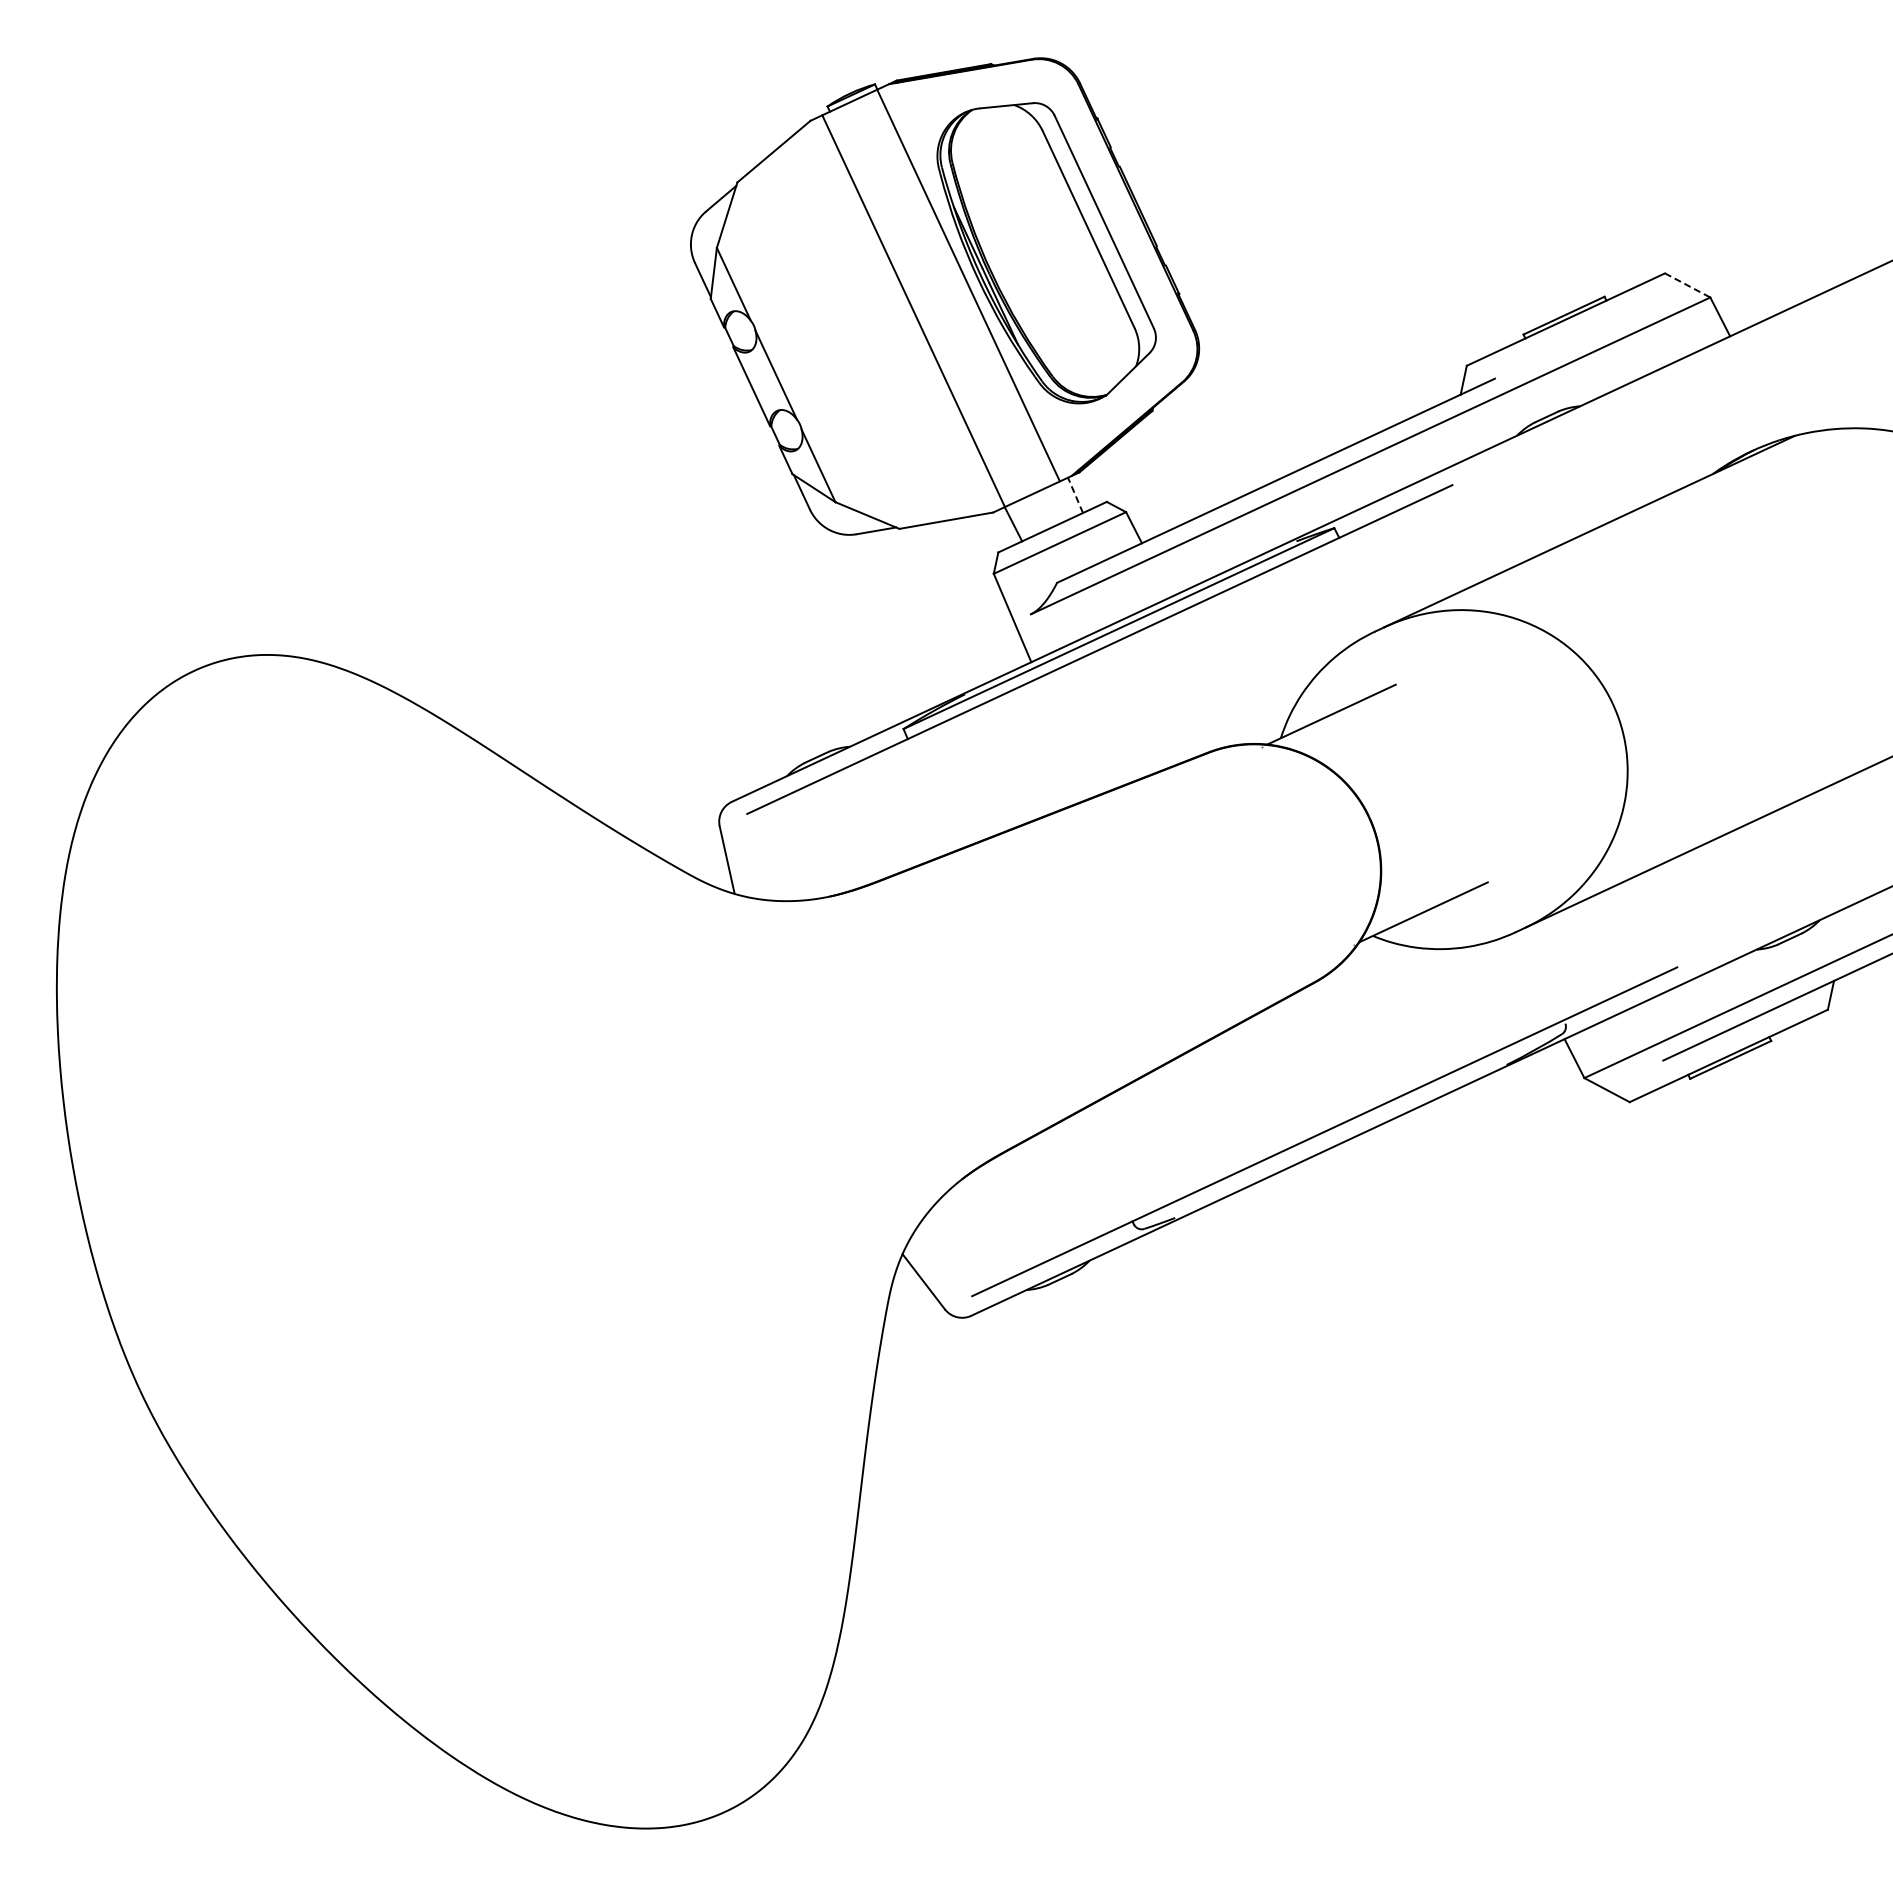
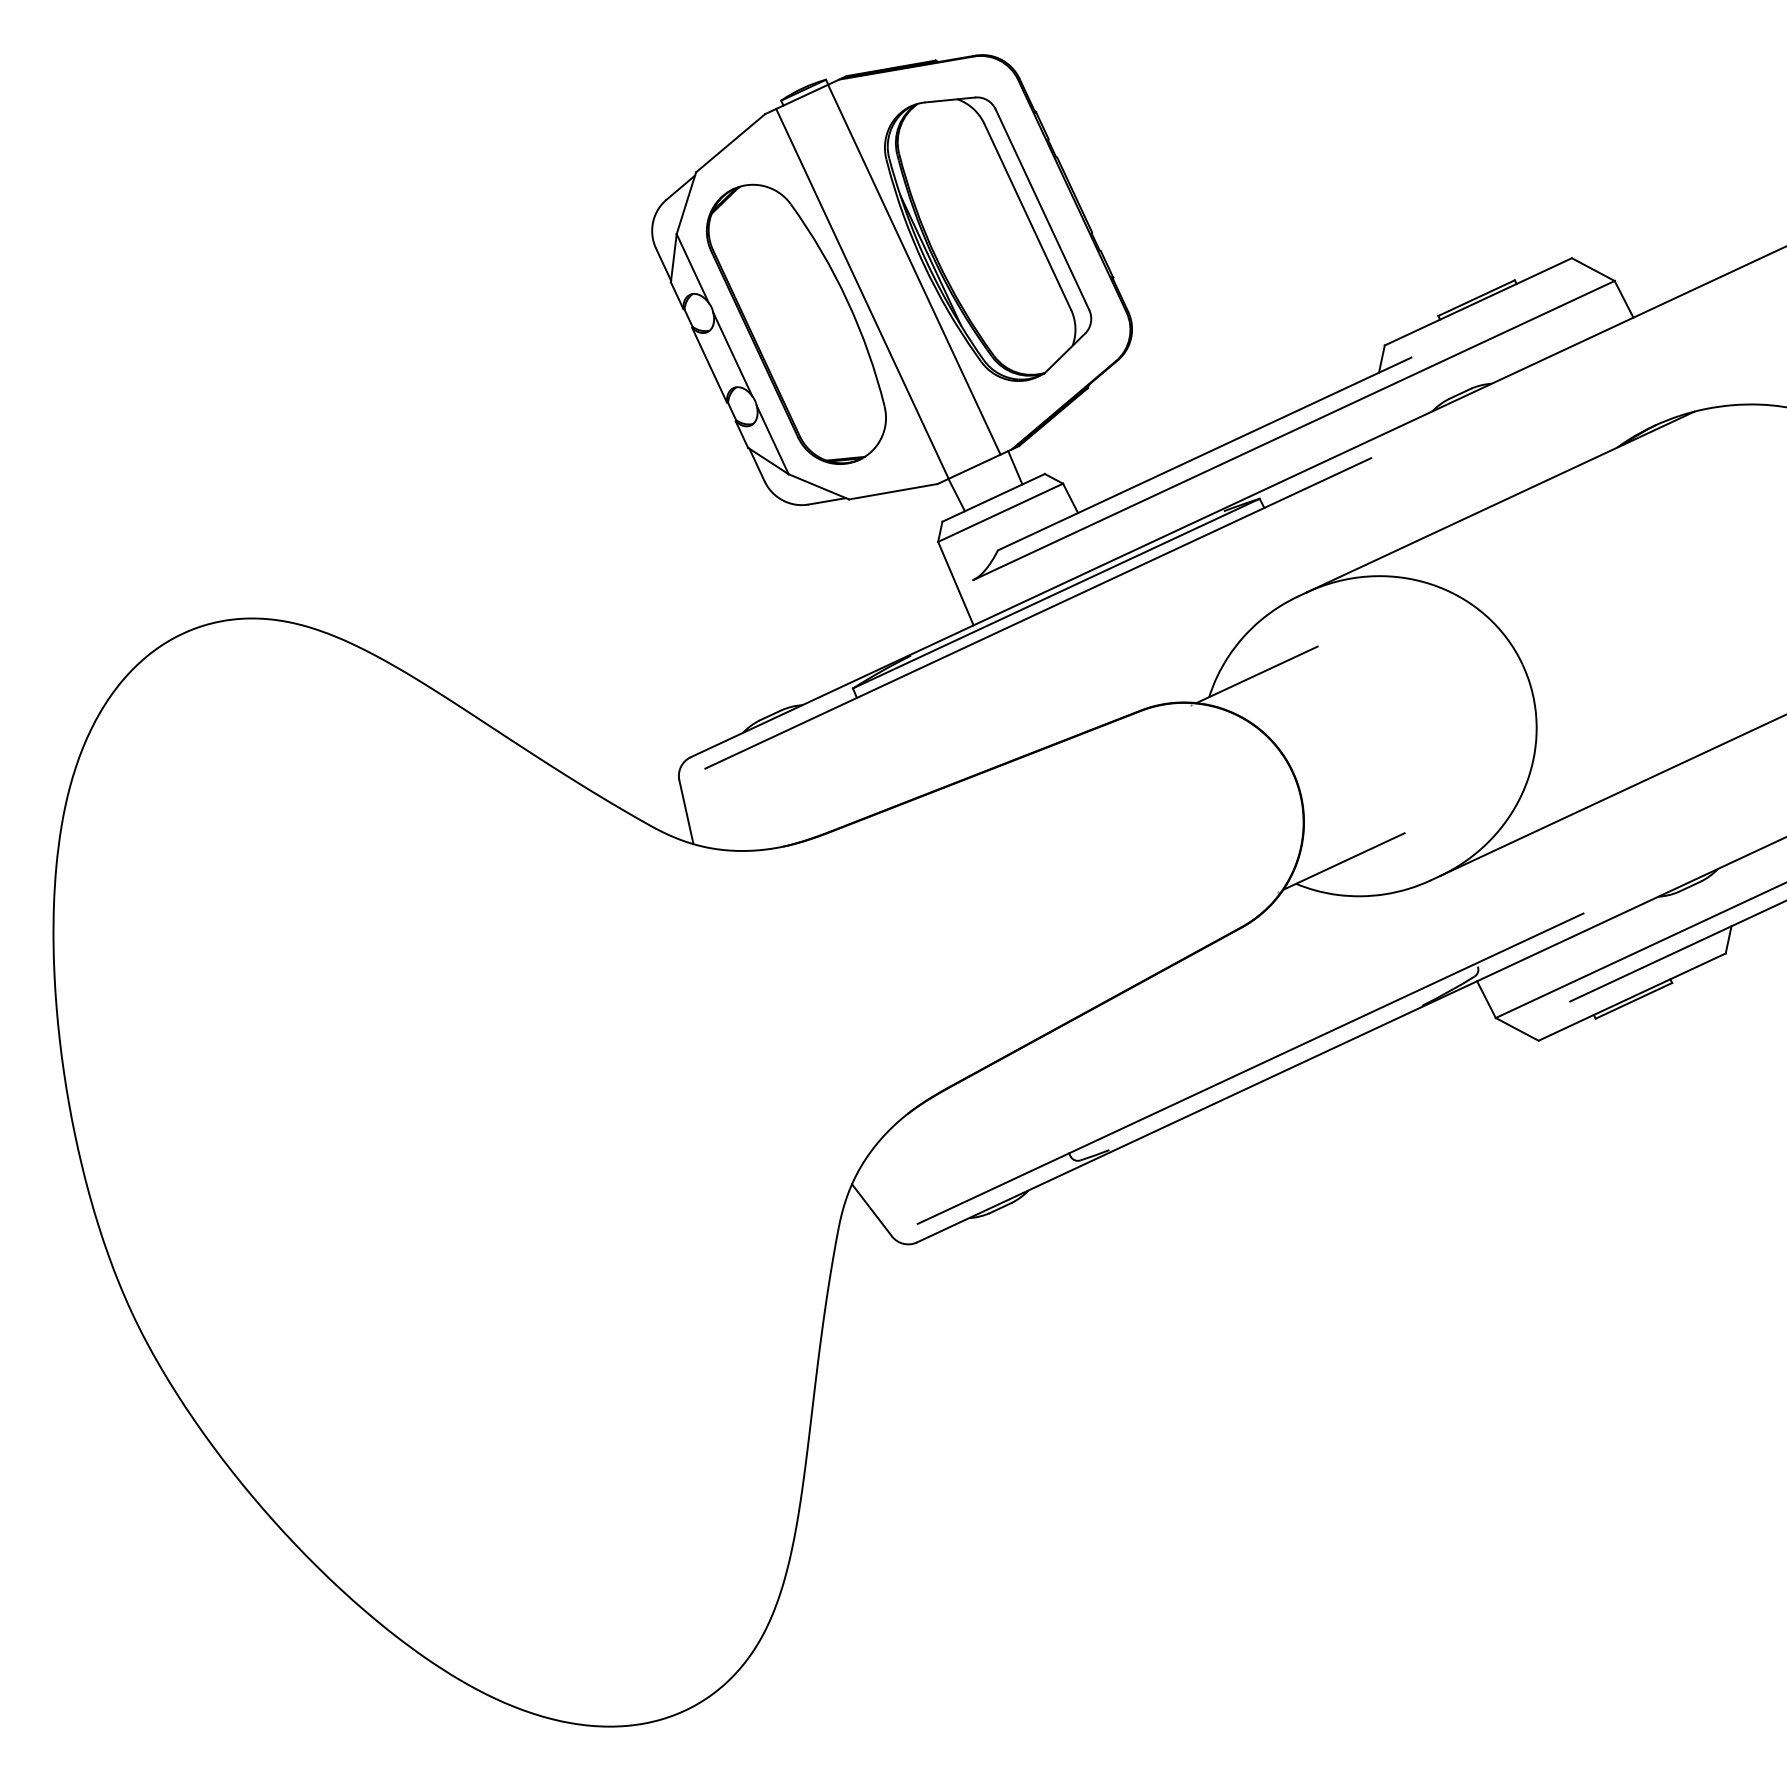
line: (1687, 285) -> (1593, 269), dashed -> solid
part: (843, 343) -> (796, 324), added
line: (1075, 494) -> (1015, 466), dashed -> solid

